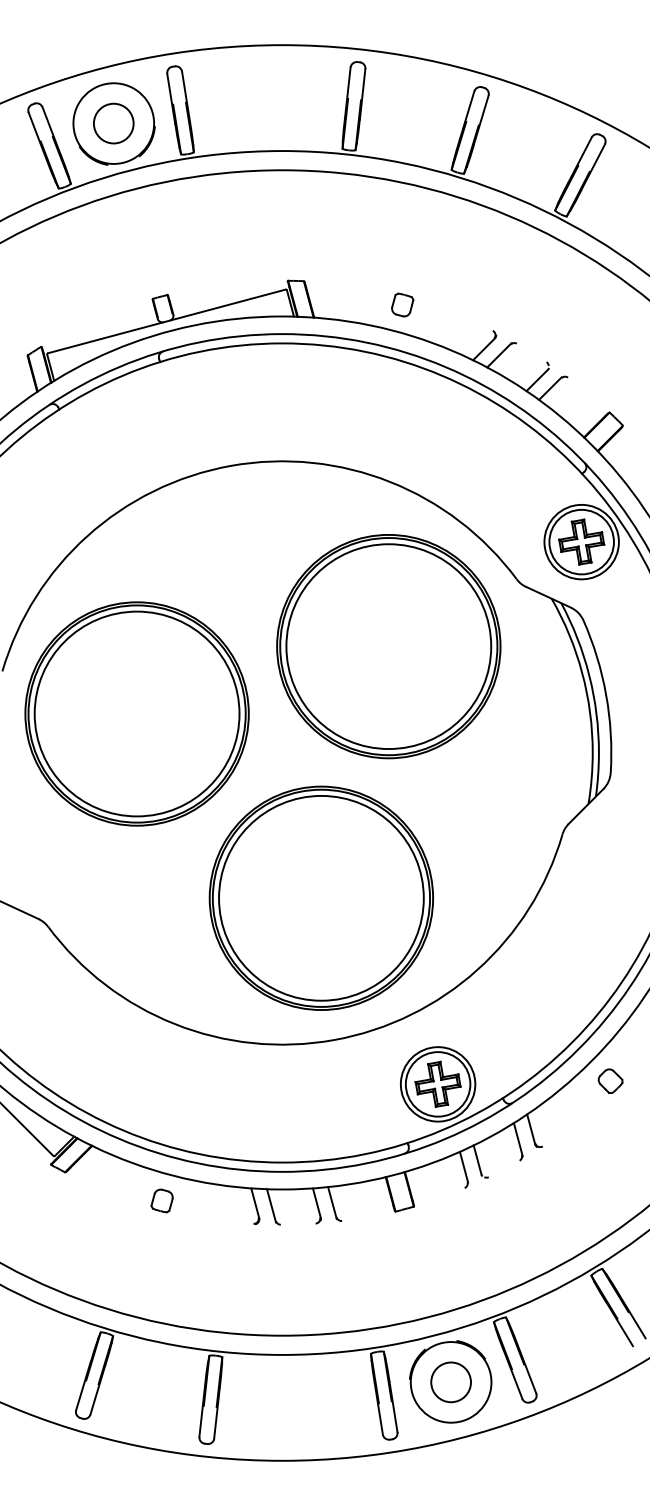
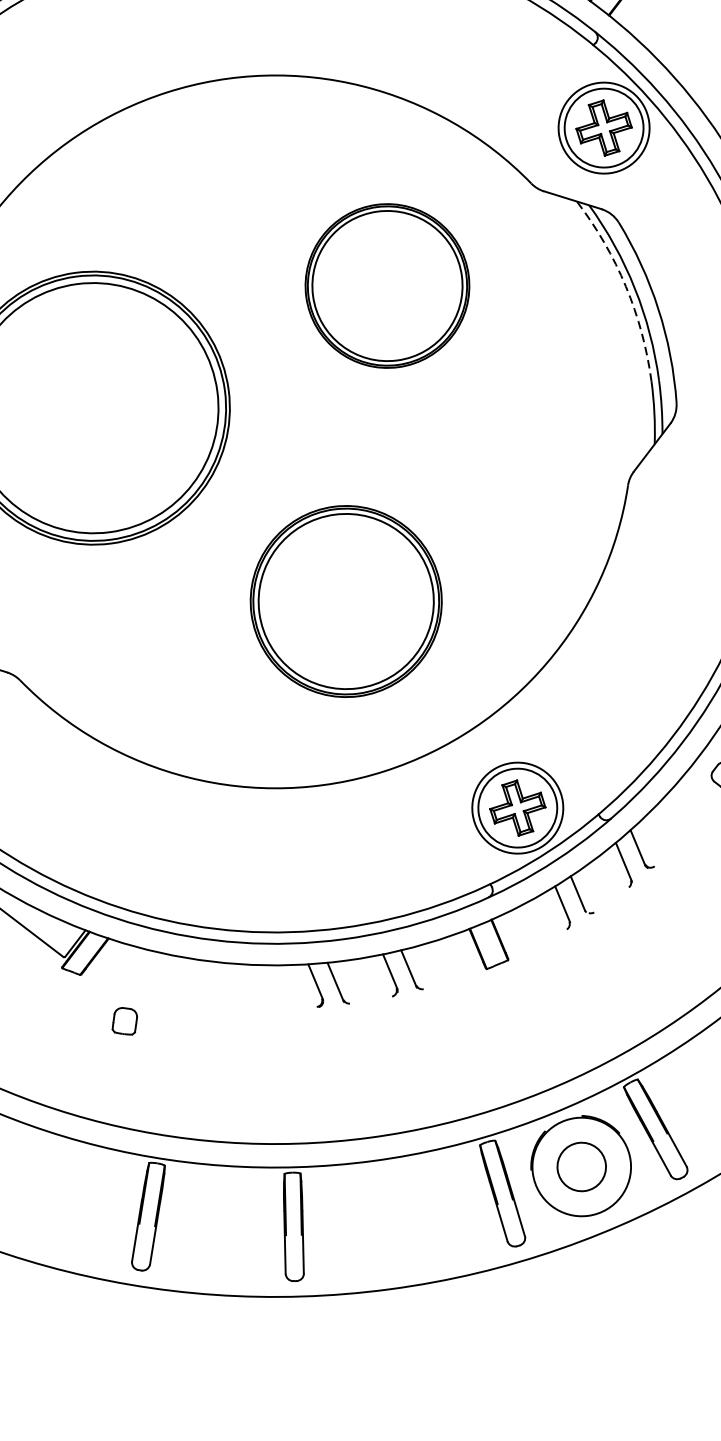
part: (388, 646) -> (386, 285), size x0.6
arc: (582, 673) -> (626, 287), solid -> dashed
part: (320, 897) -> (345, 600), size x0.7
part: (161, 1200) -> (123, 1021), moved

